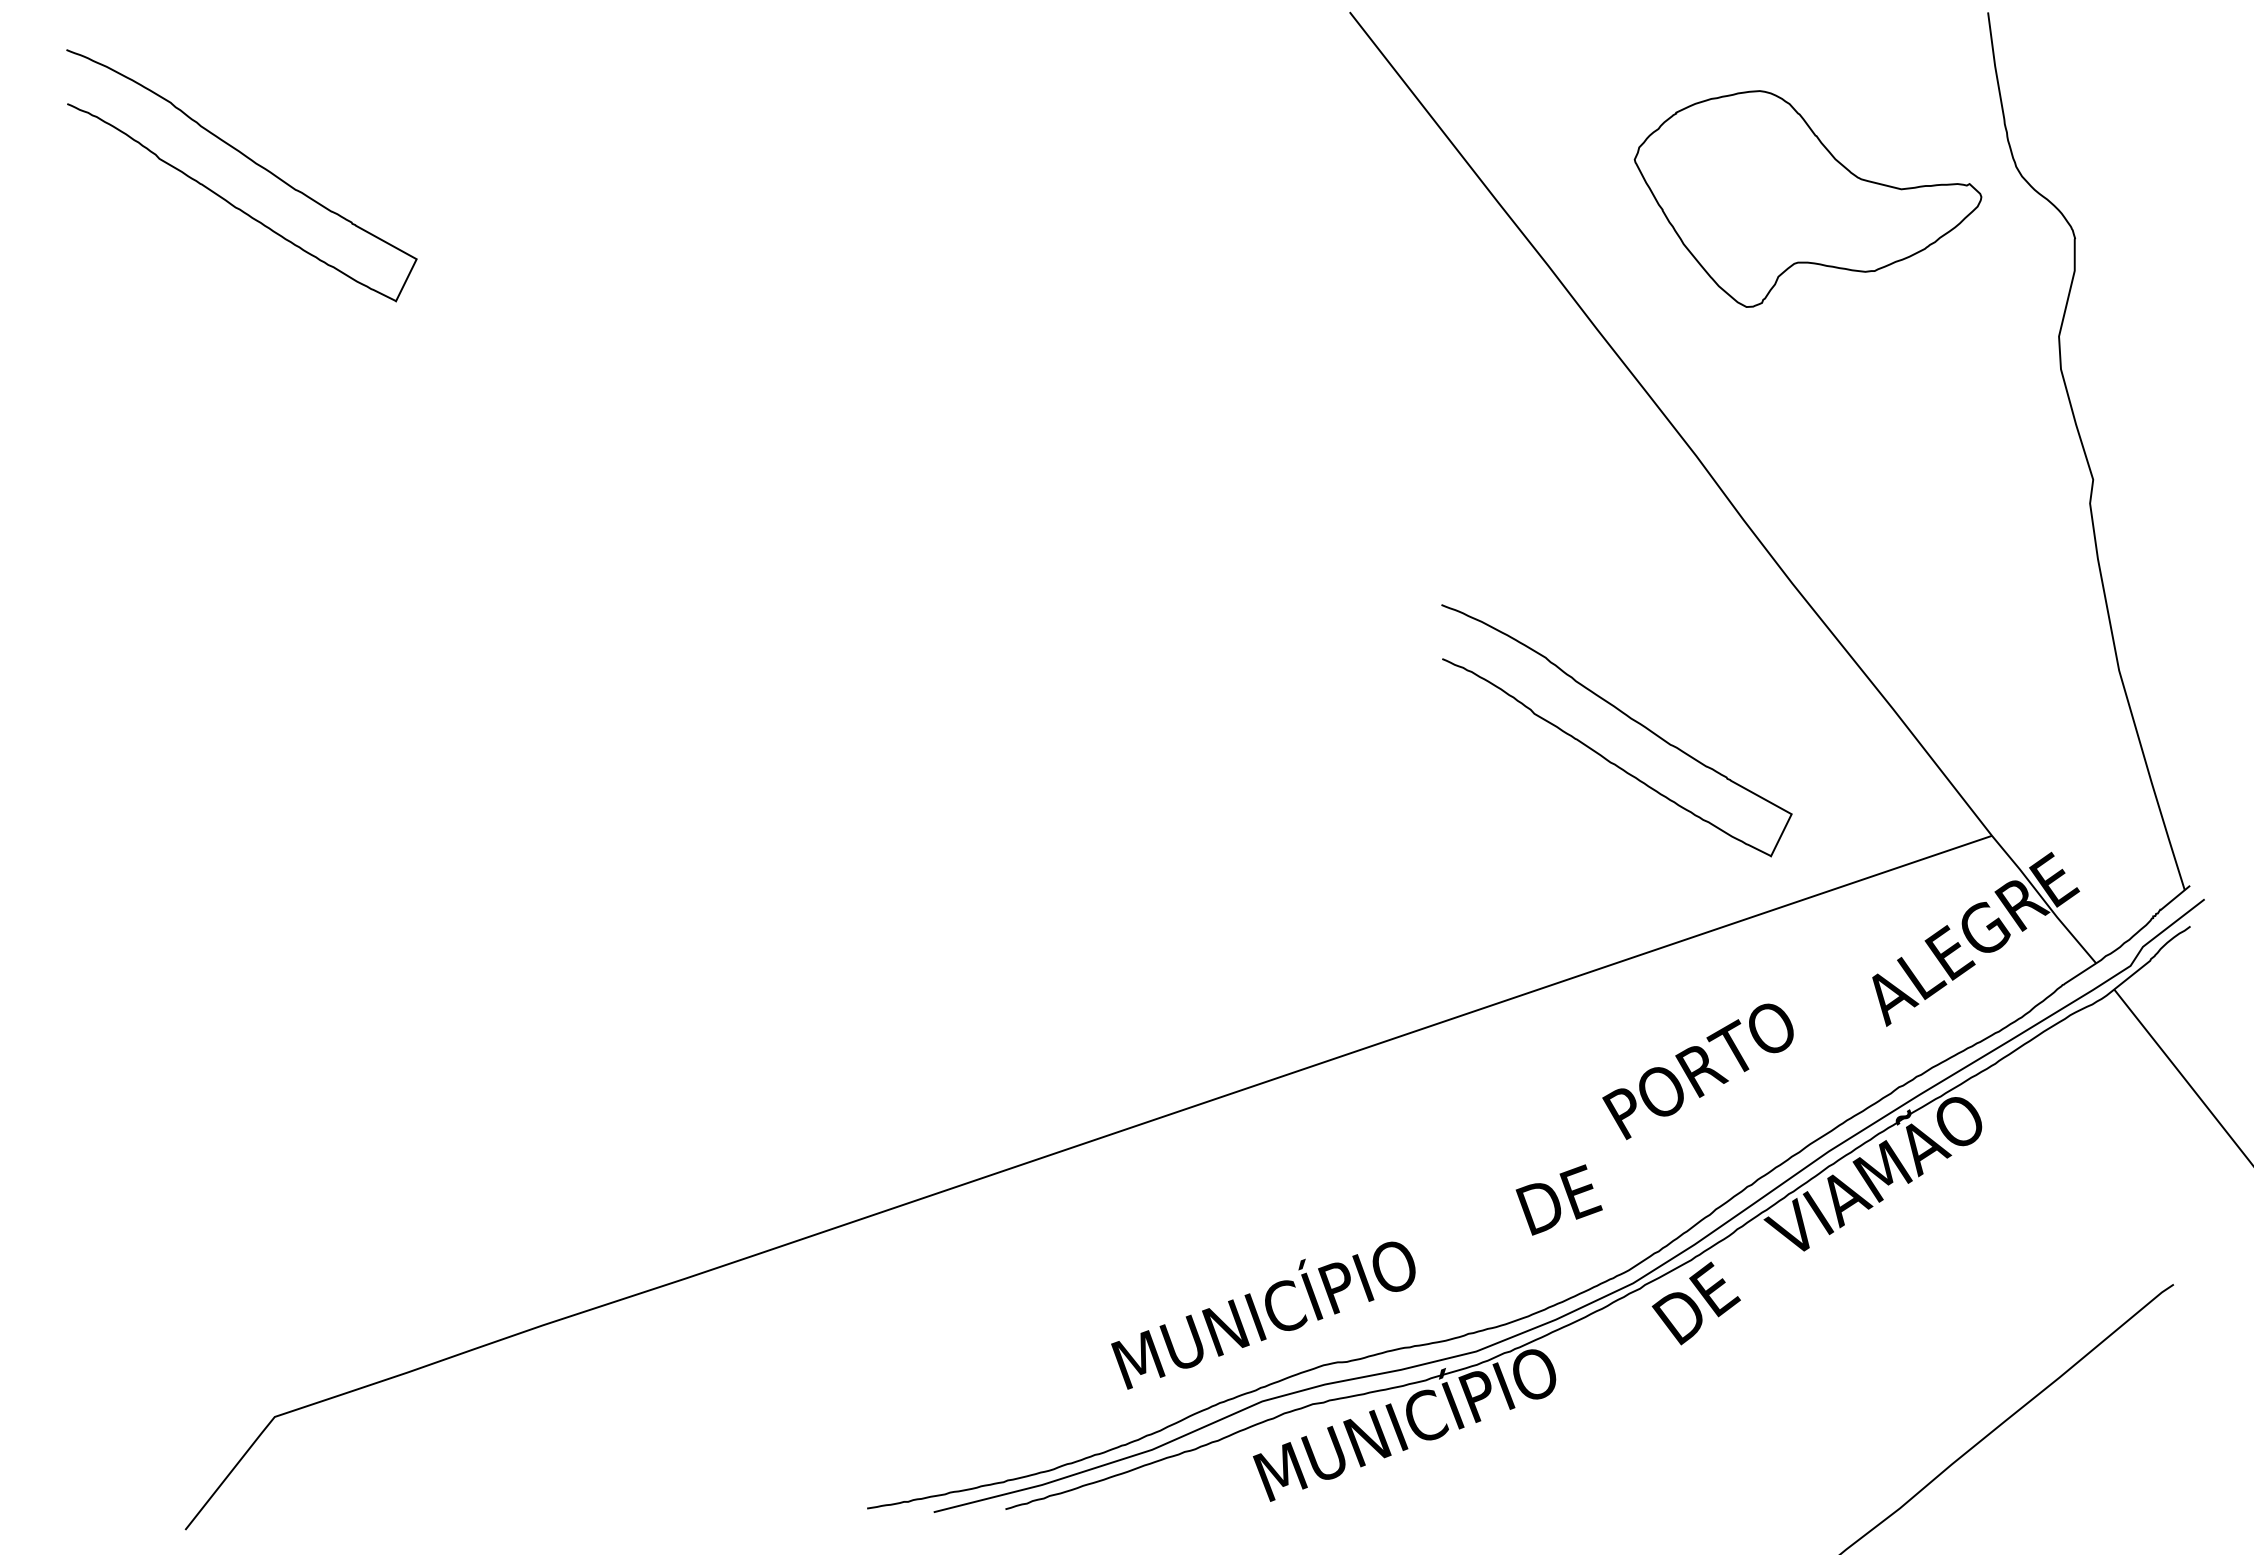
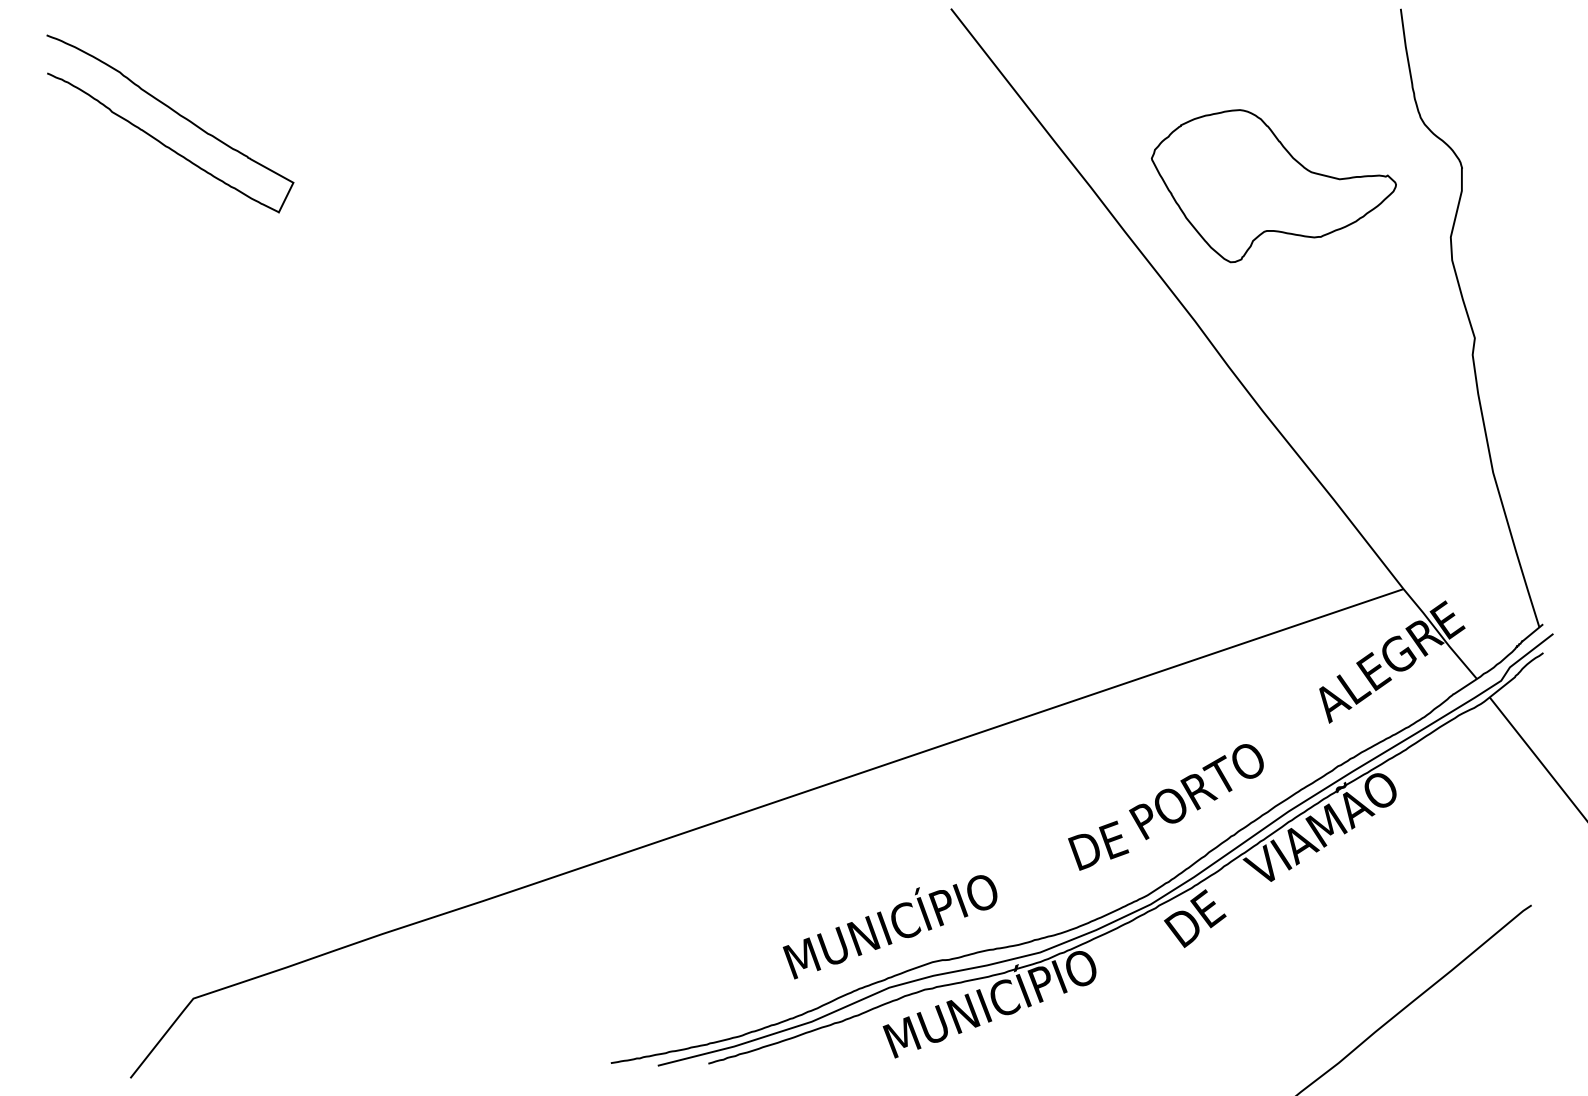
part: (1807, 198) -> (1273, 185), moved
curve: (1626, 716) -> (1145, 505), removed
text: (1697, 1071) -> (1196, 791), moved

